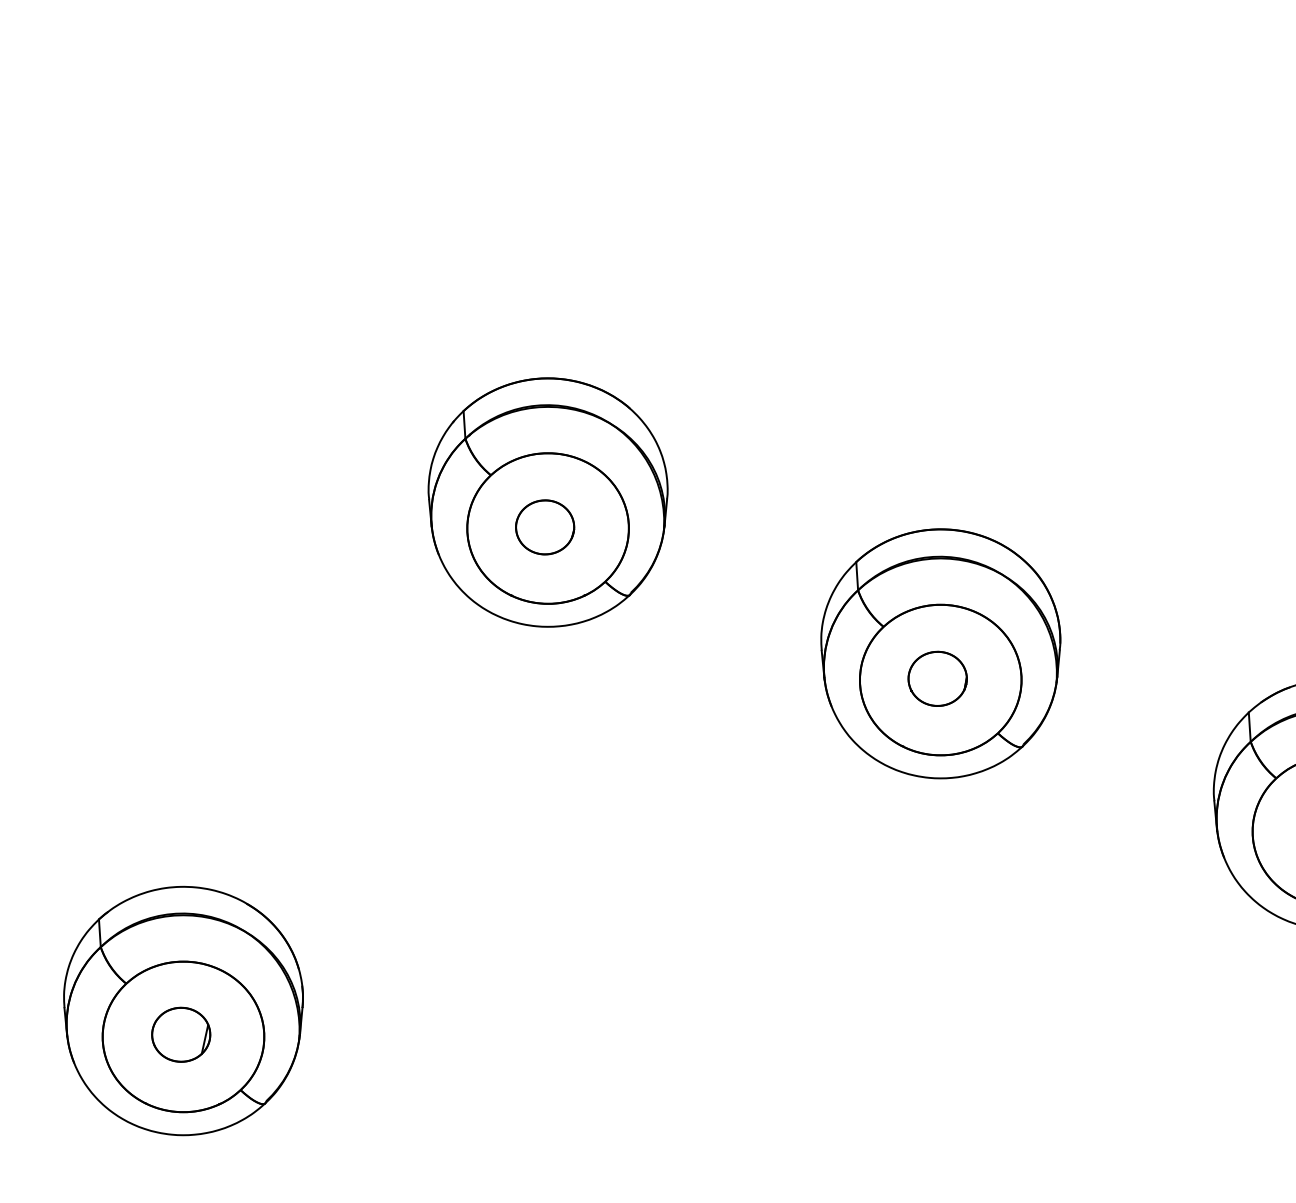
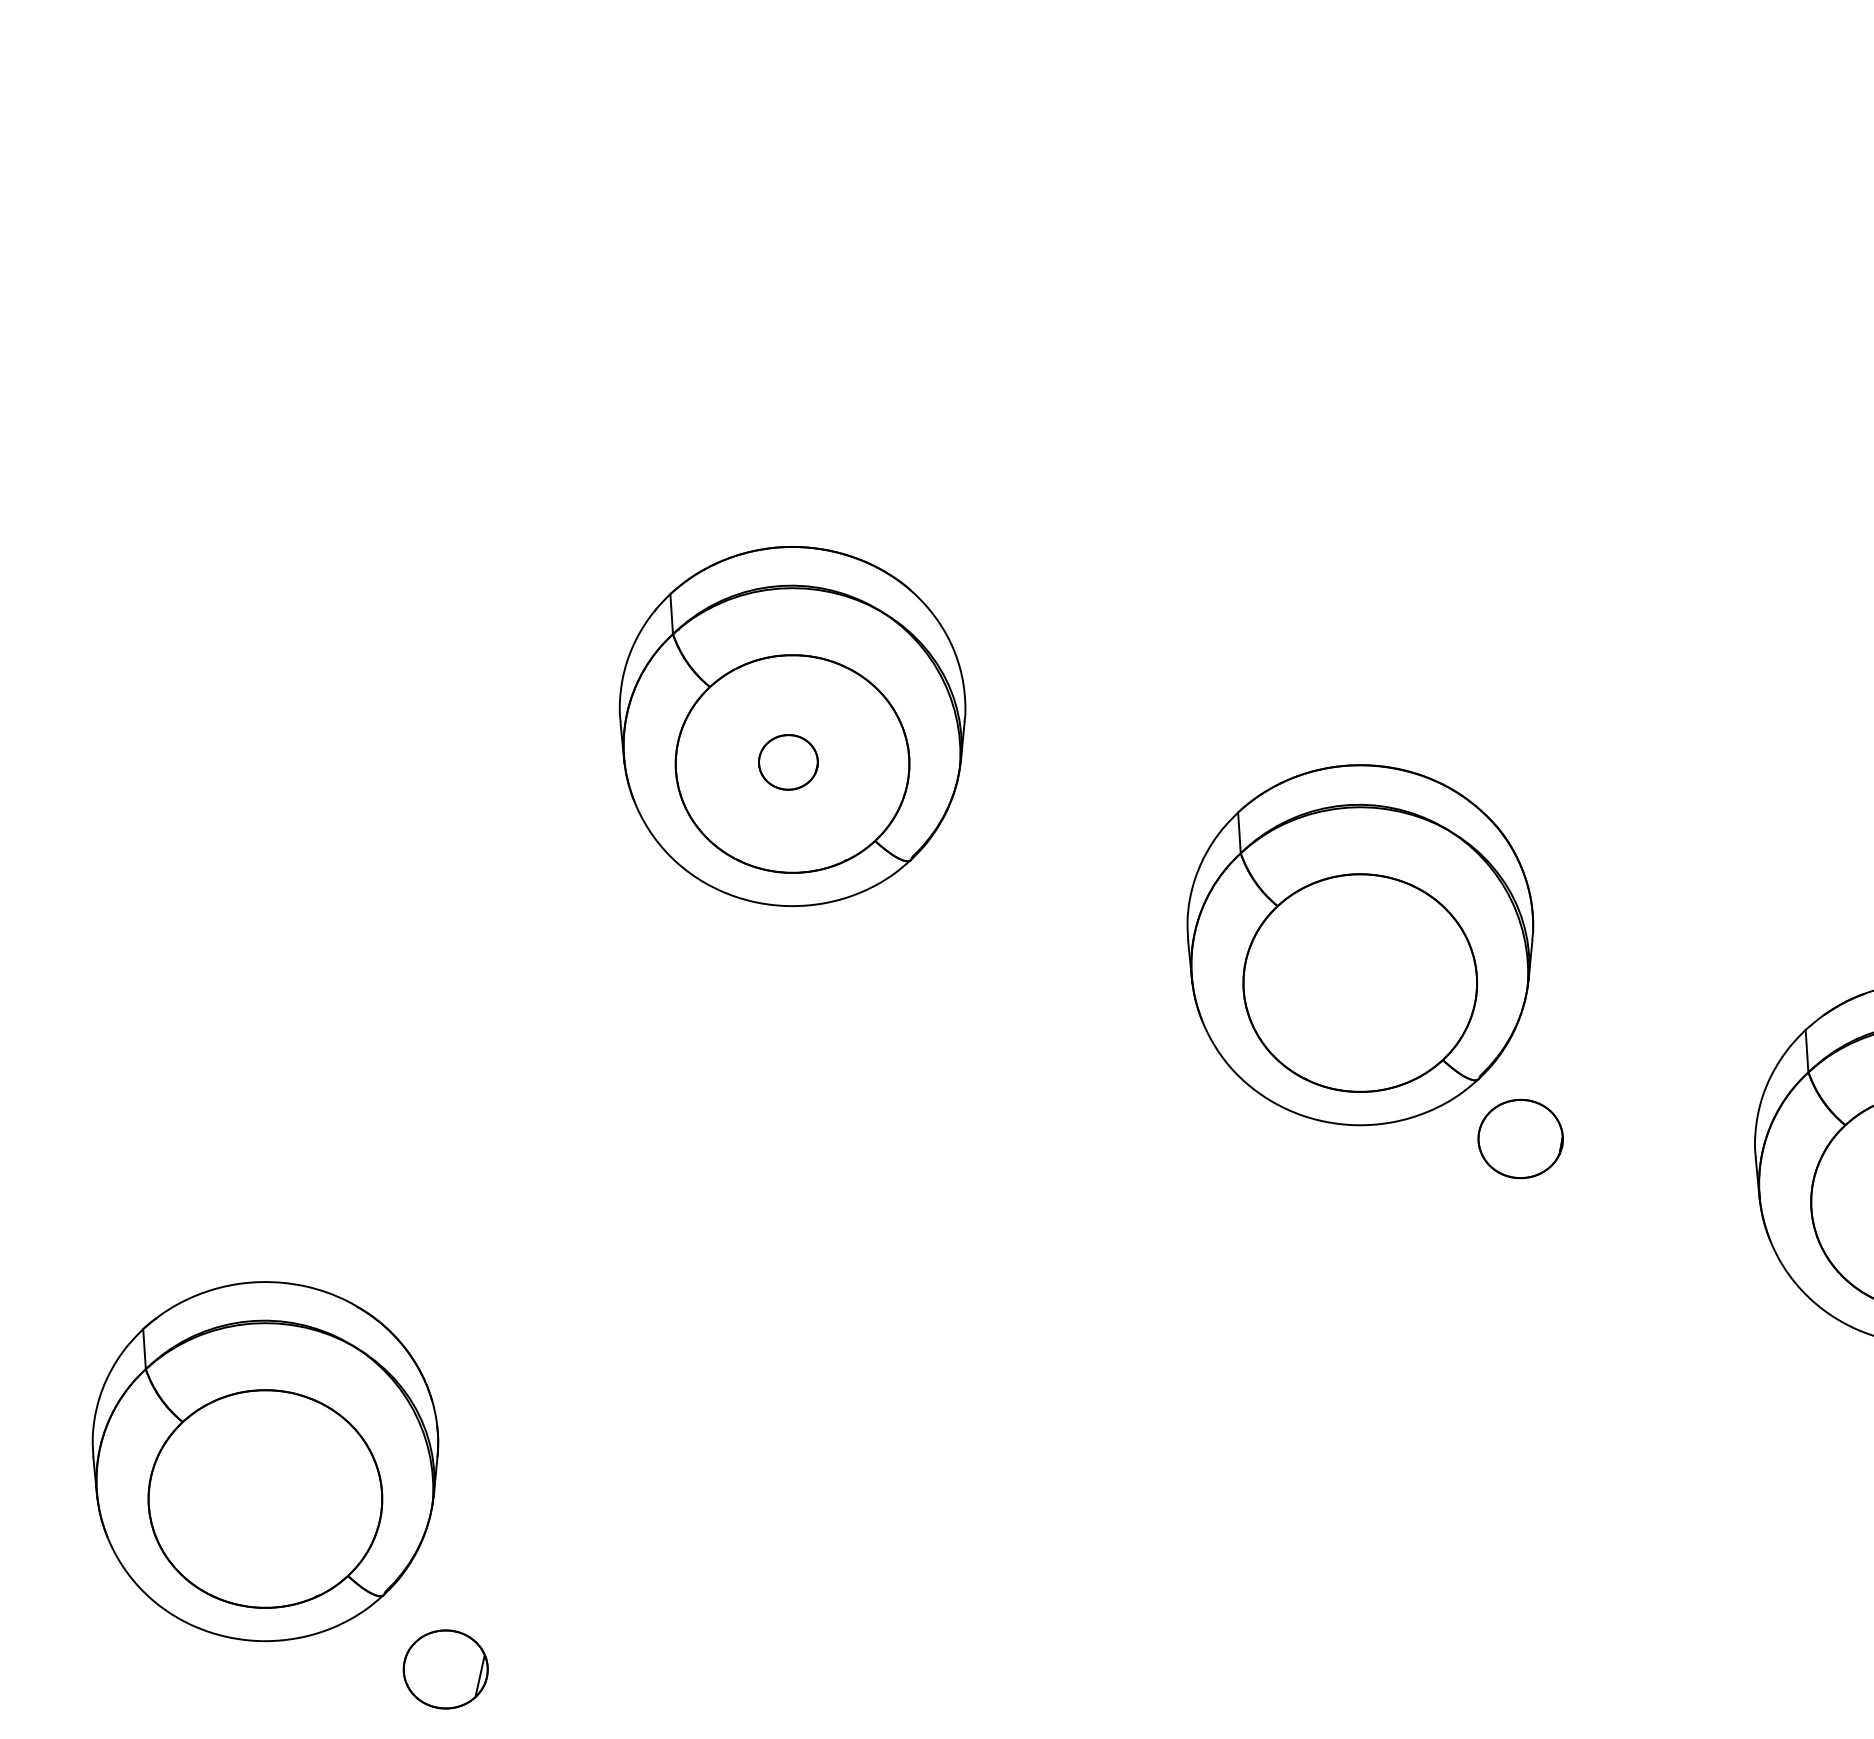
part: (545, 527) -> (788, 762), size x0.7
part: (937, 678) -> (1520, 1138), moved
part: (181, 1034) -> (446, 1669), moved

